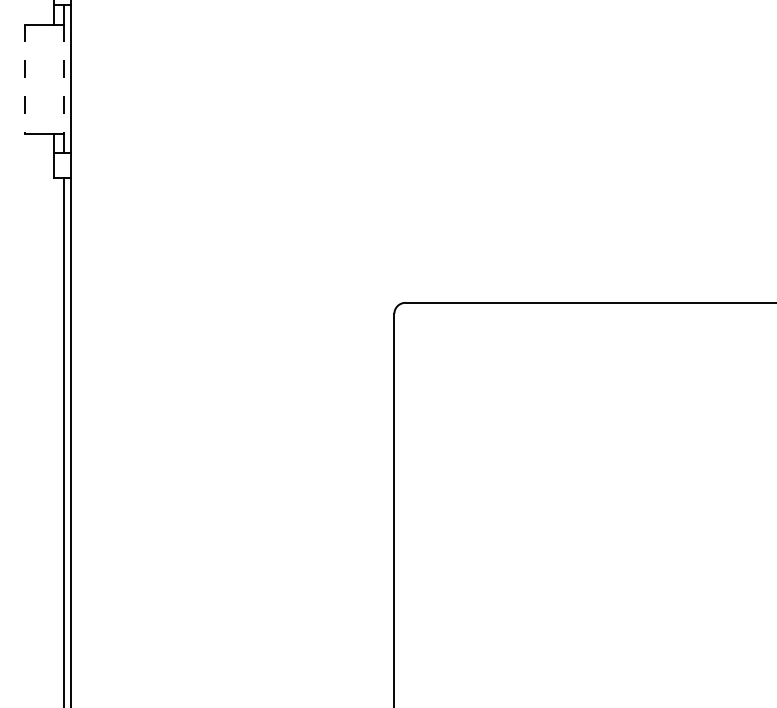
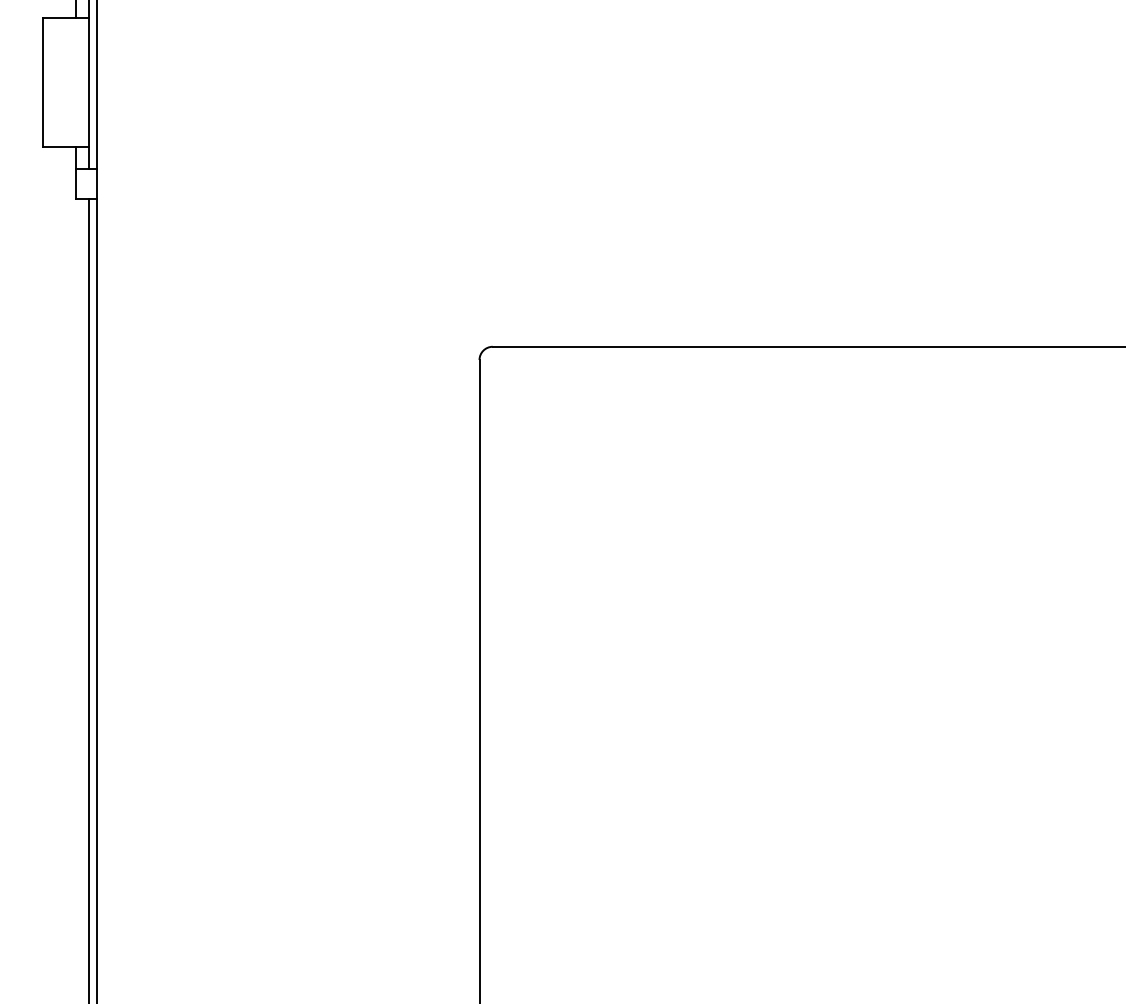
line: (25, 79) -> (42, 82), dashed -> solid
line: (63, 79) -> (88, 82), dashed -> solid

